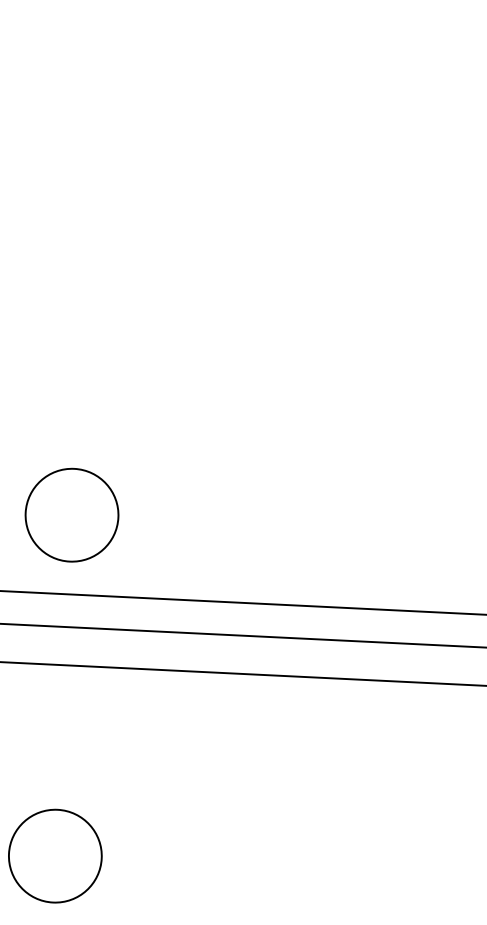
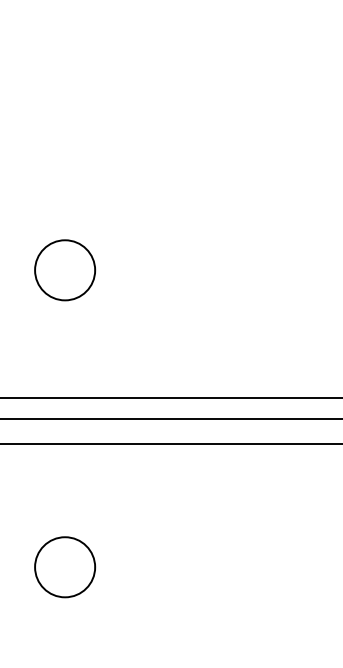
circle: (72, 515) -> (65, 270), moved

